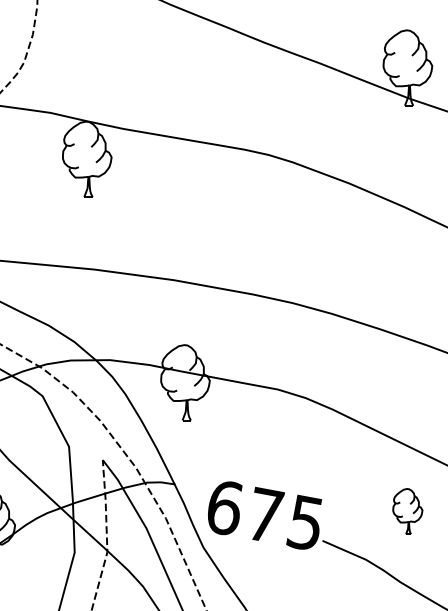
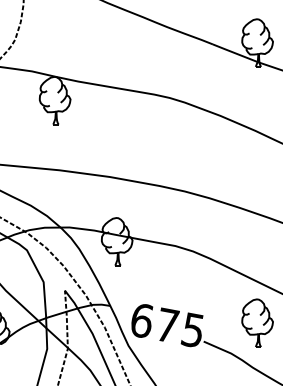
part: (407, 510) -> (257, 322), size x1.67

